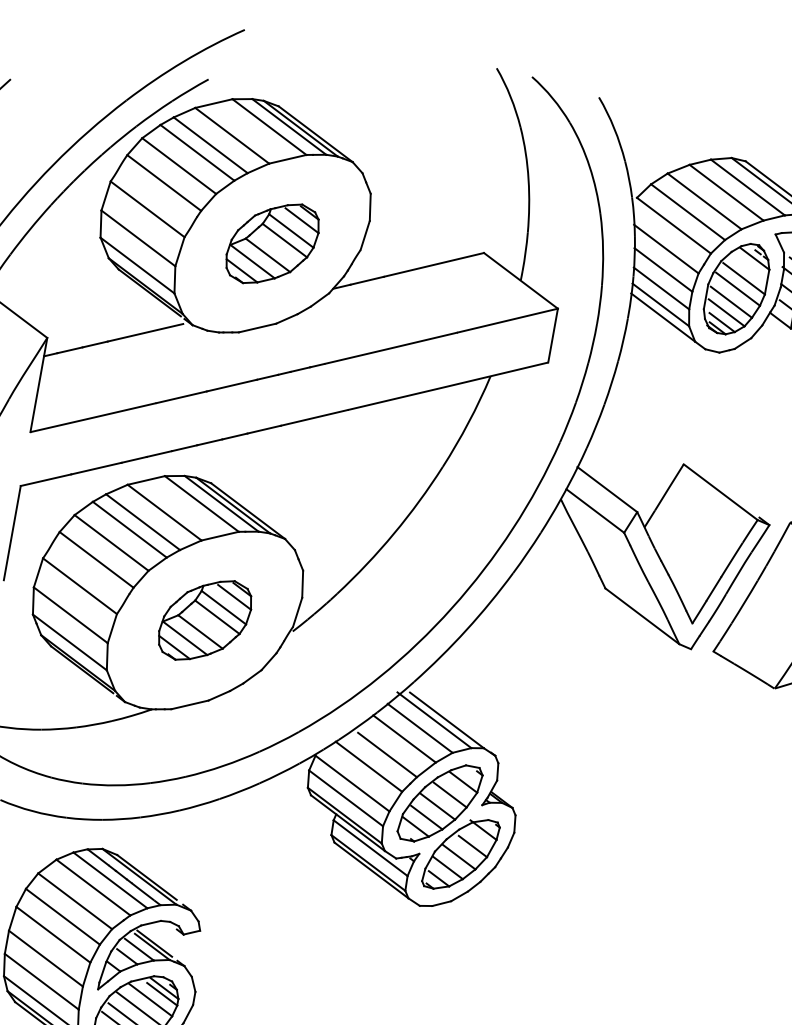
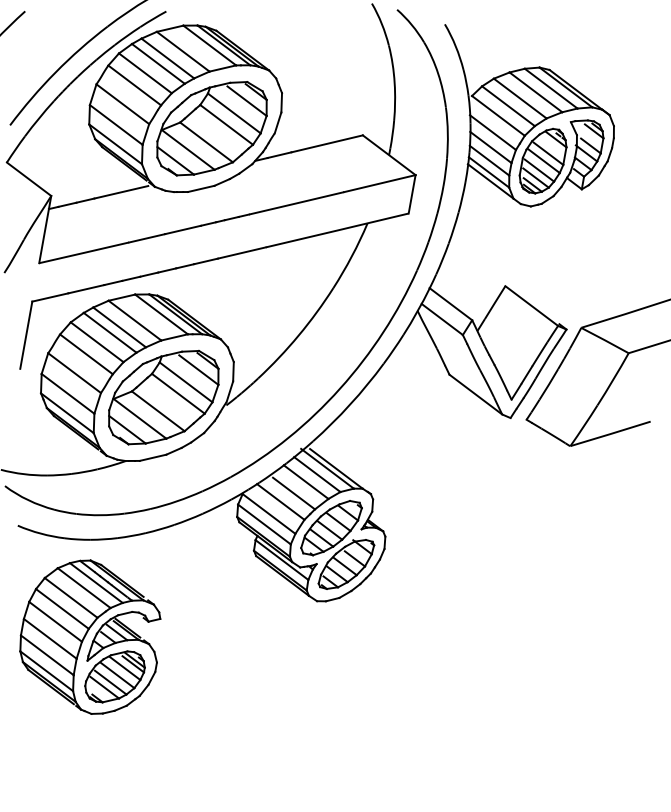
part: (271, 243) -> (211, 128), size x1.67
part: (204, 620) -> (163, 397), size x1.67

